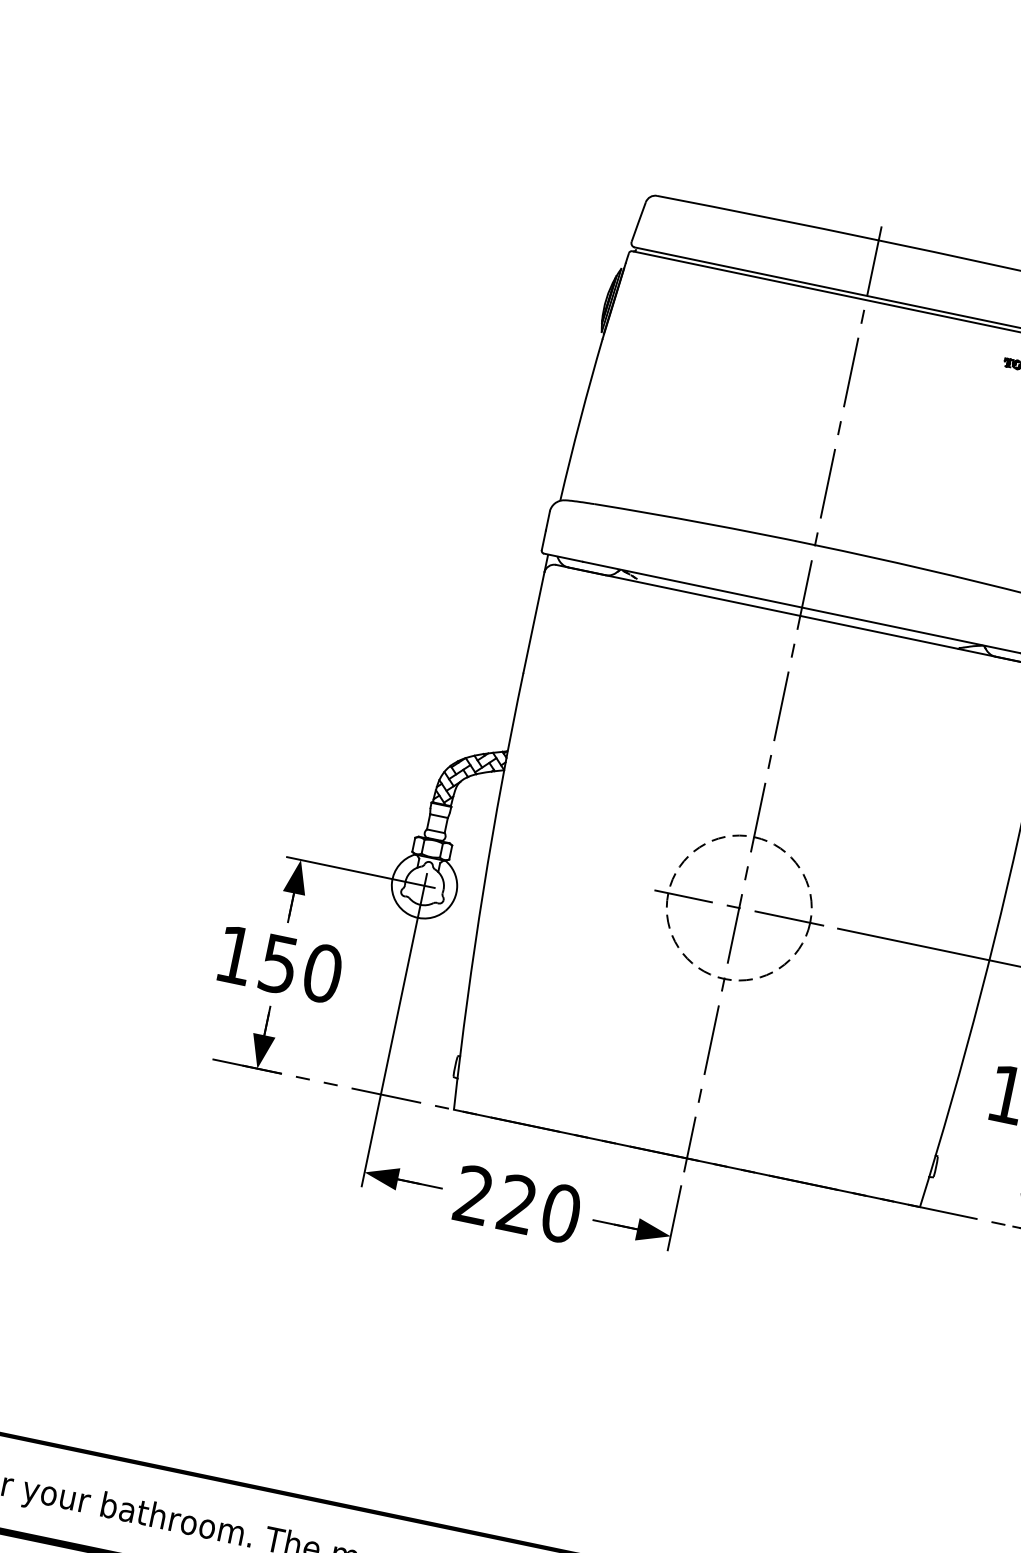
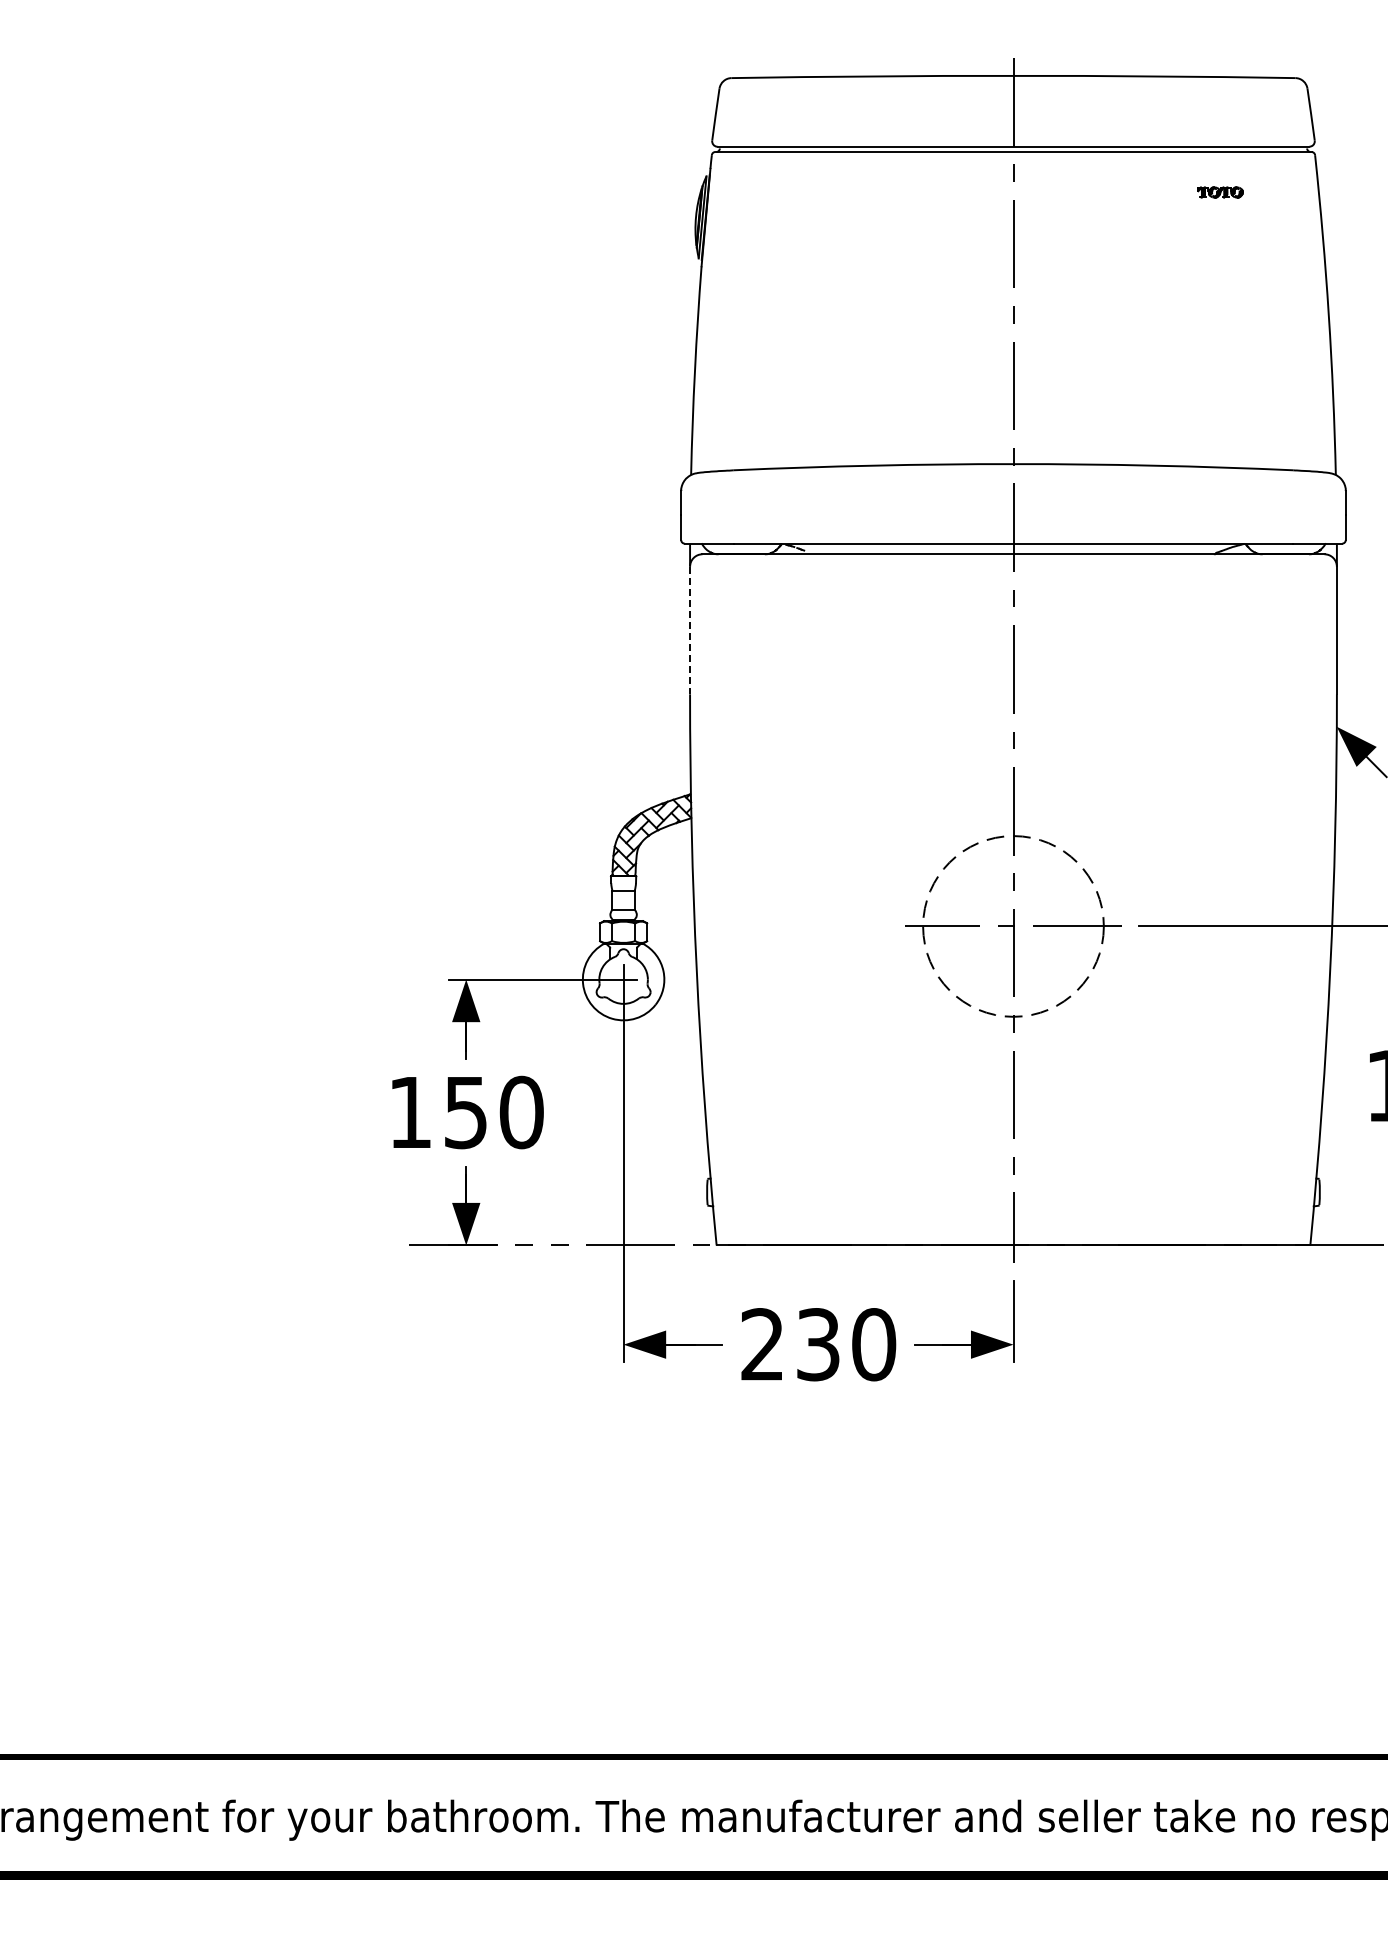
line: (534, 622) -> (690, 630), solid -> dashed
text: (517, 1204) -> (818, 1344), 220 -> 230

